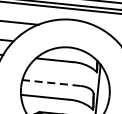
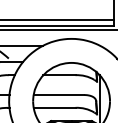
line: (50, 83) -> (58, 95), dashed -> solid

